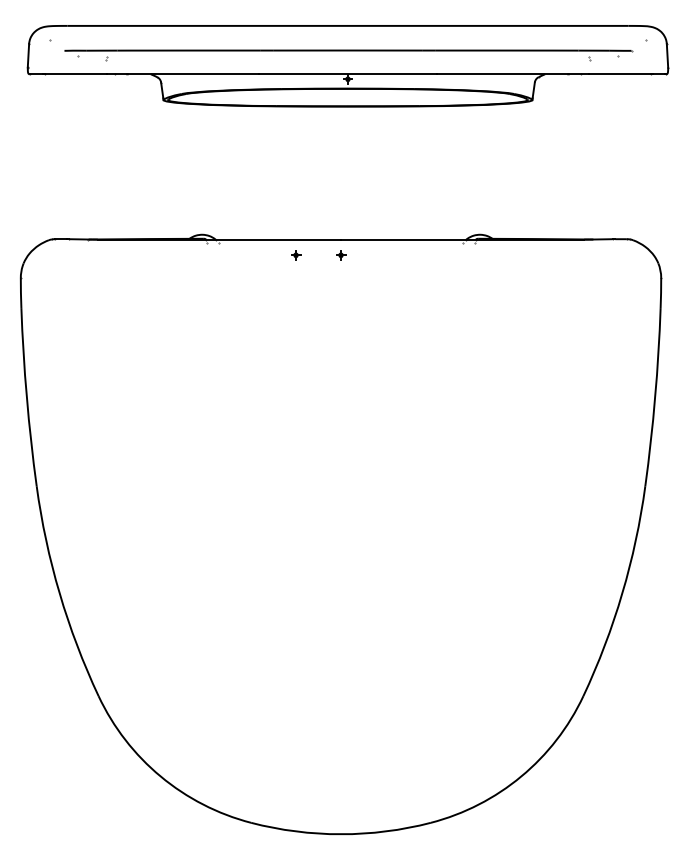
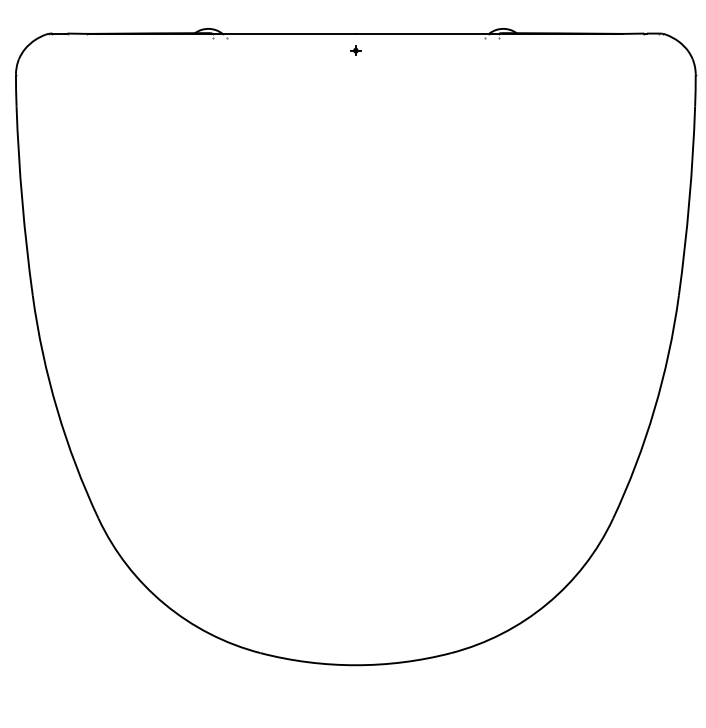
part: (296, 255) -> (308, 50), removed

